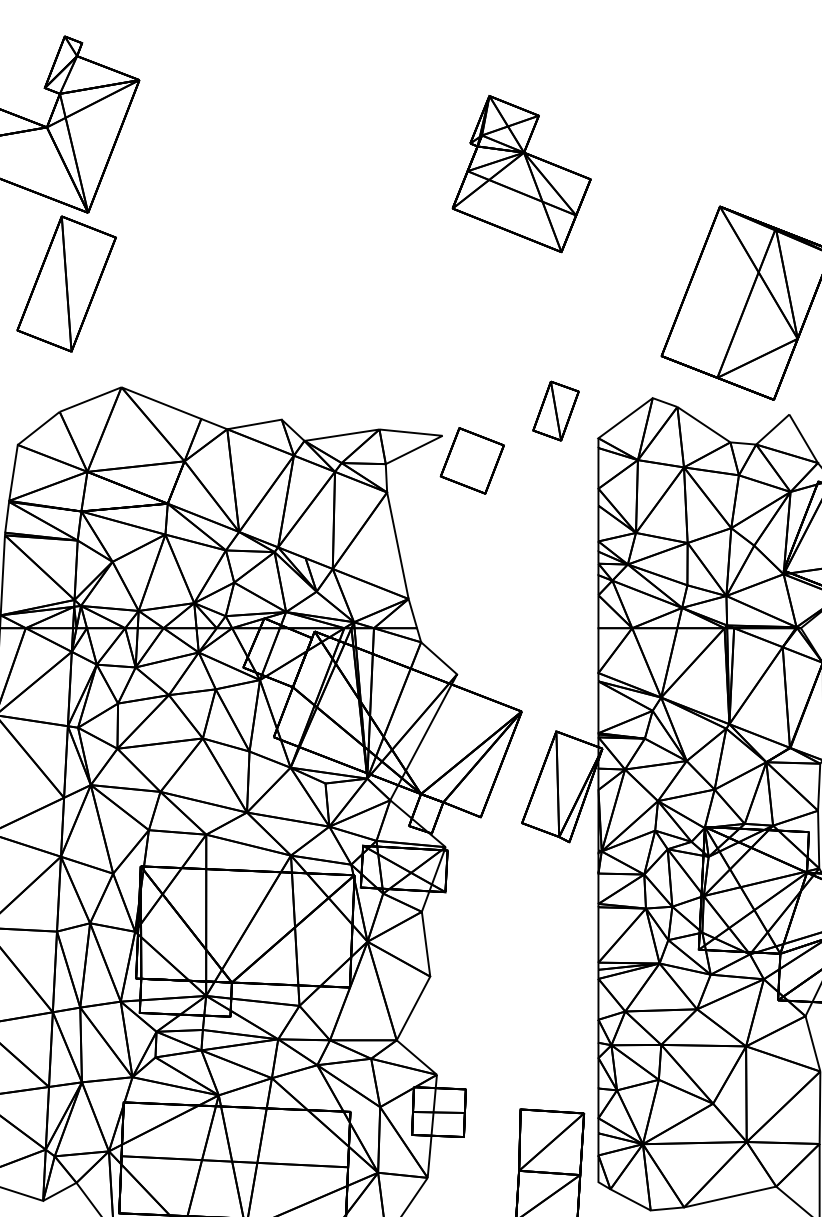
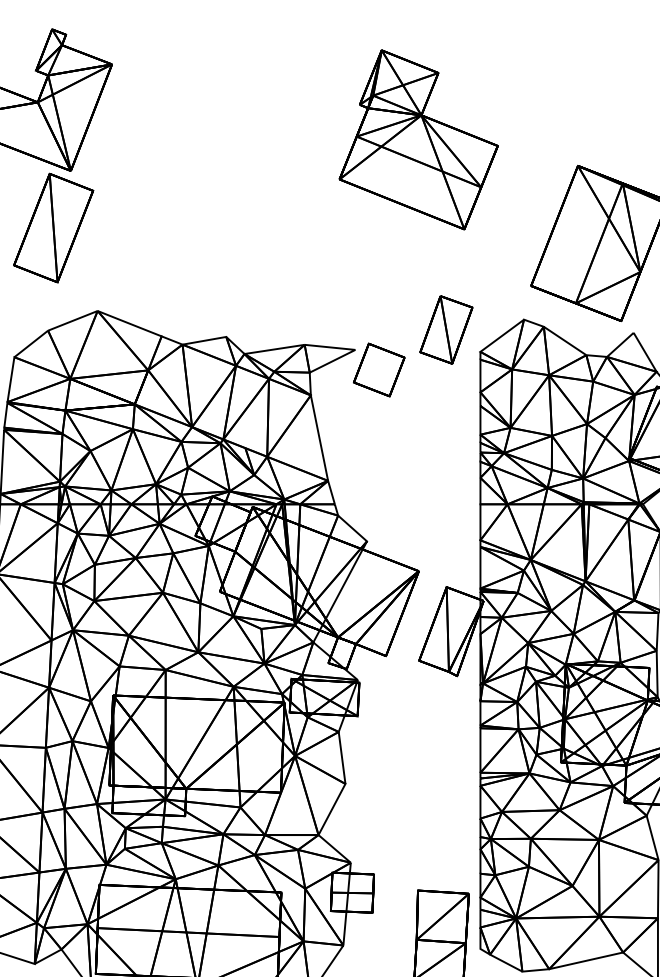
part: (521, 173) -> (418, 139), size x1.43
part: (555, 411) -> (445, 330), size x1.43

